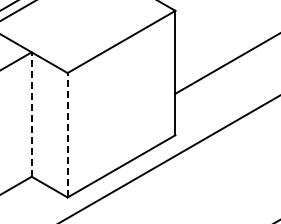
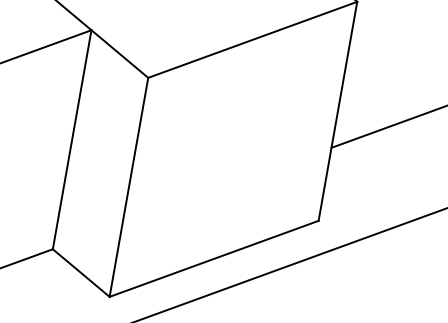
line: (31, 114) -> (71, 139), dashed -> solid
line: (67, 134) -> (128, 185), dashed -> solid

